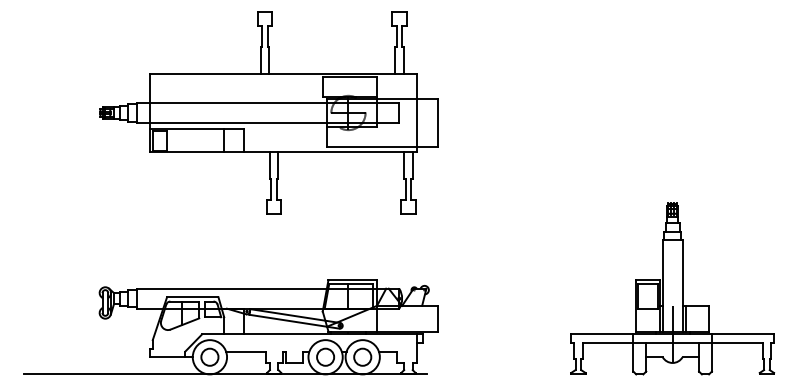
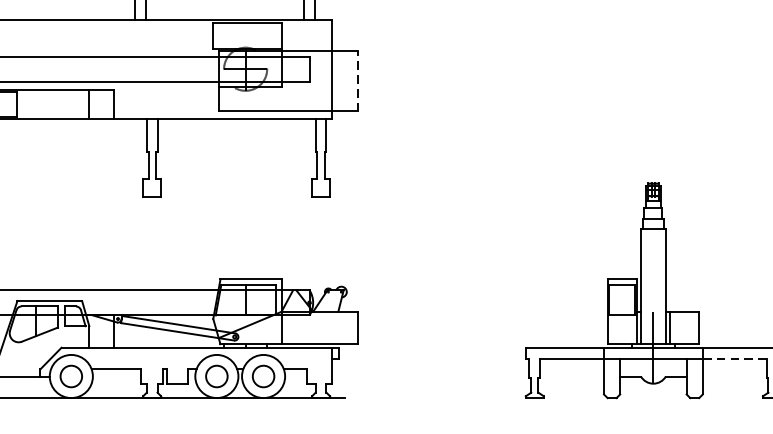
line: (437, 122) -> (357, 81), solid -> dashed
line: (737, 342) -> (734, 357), solid -> dashed

